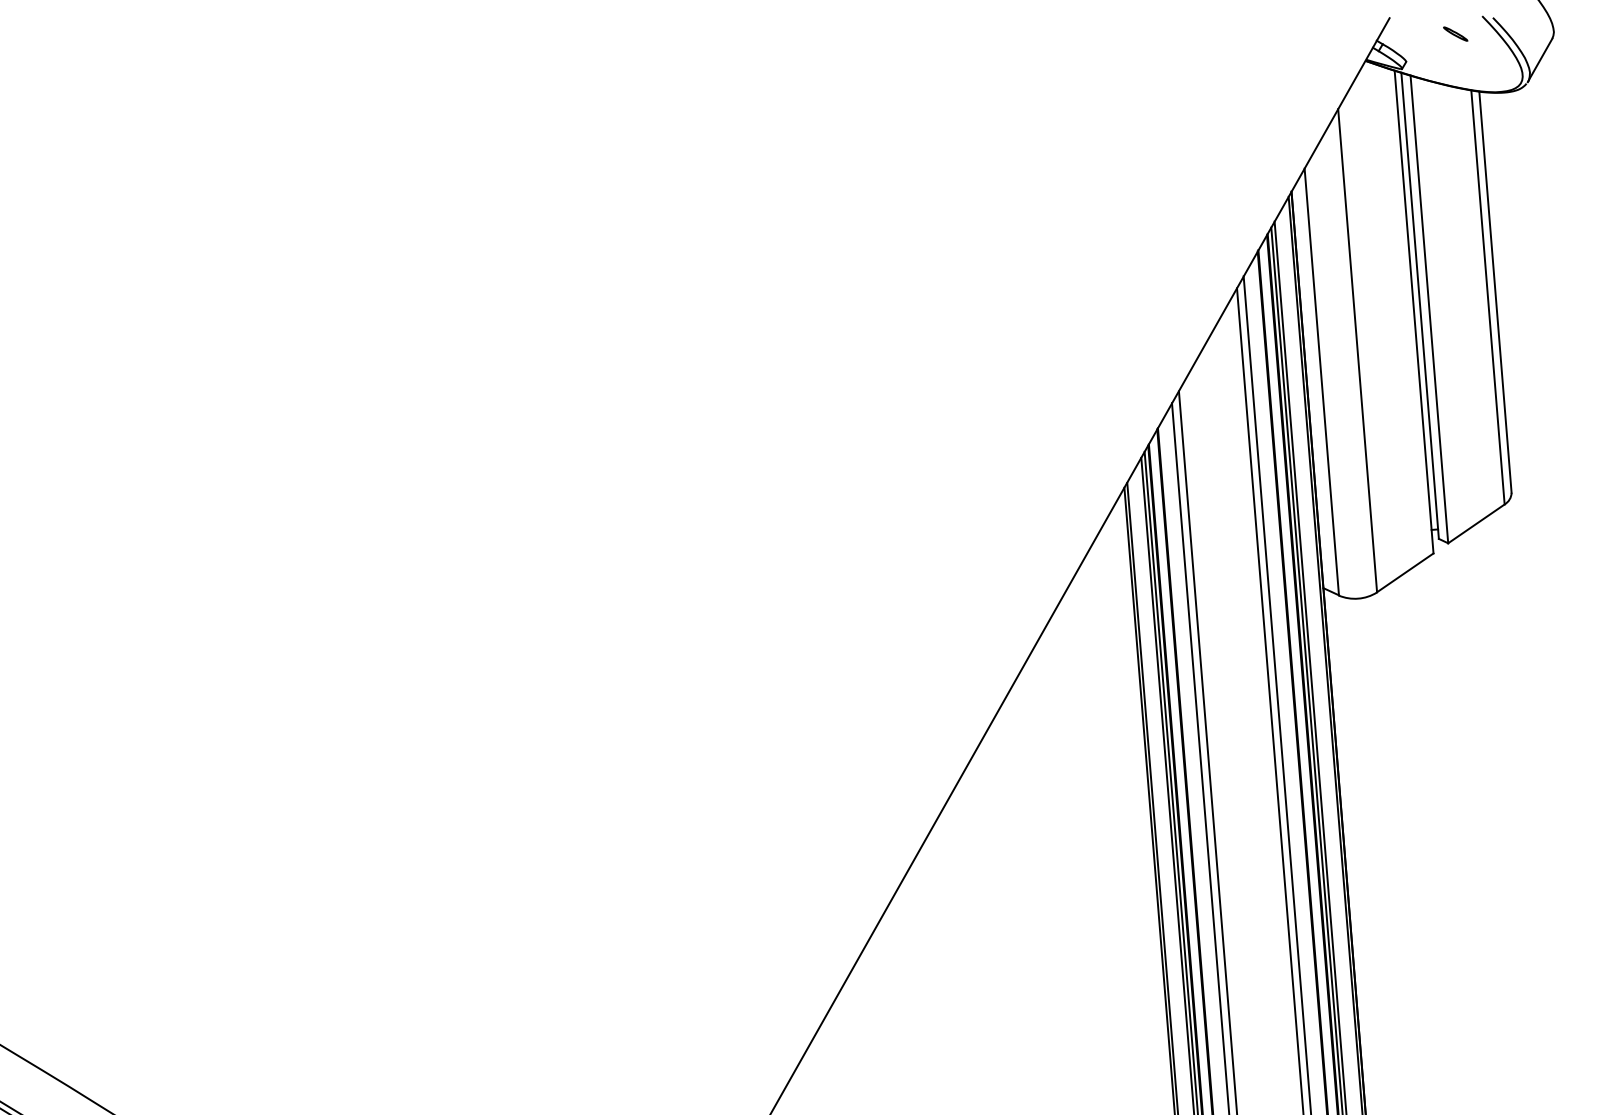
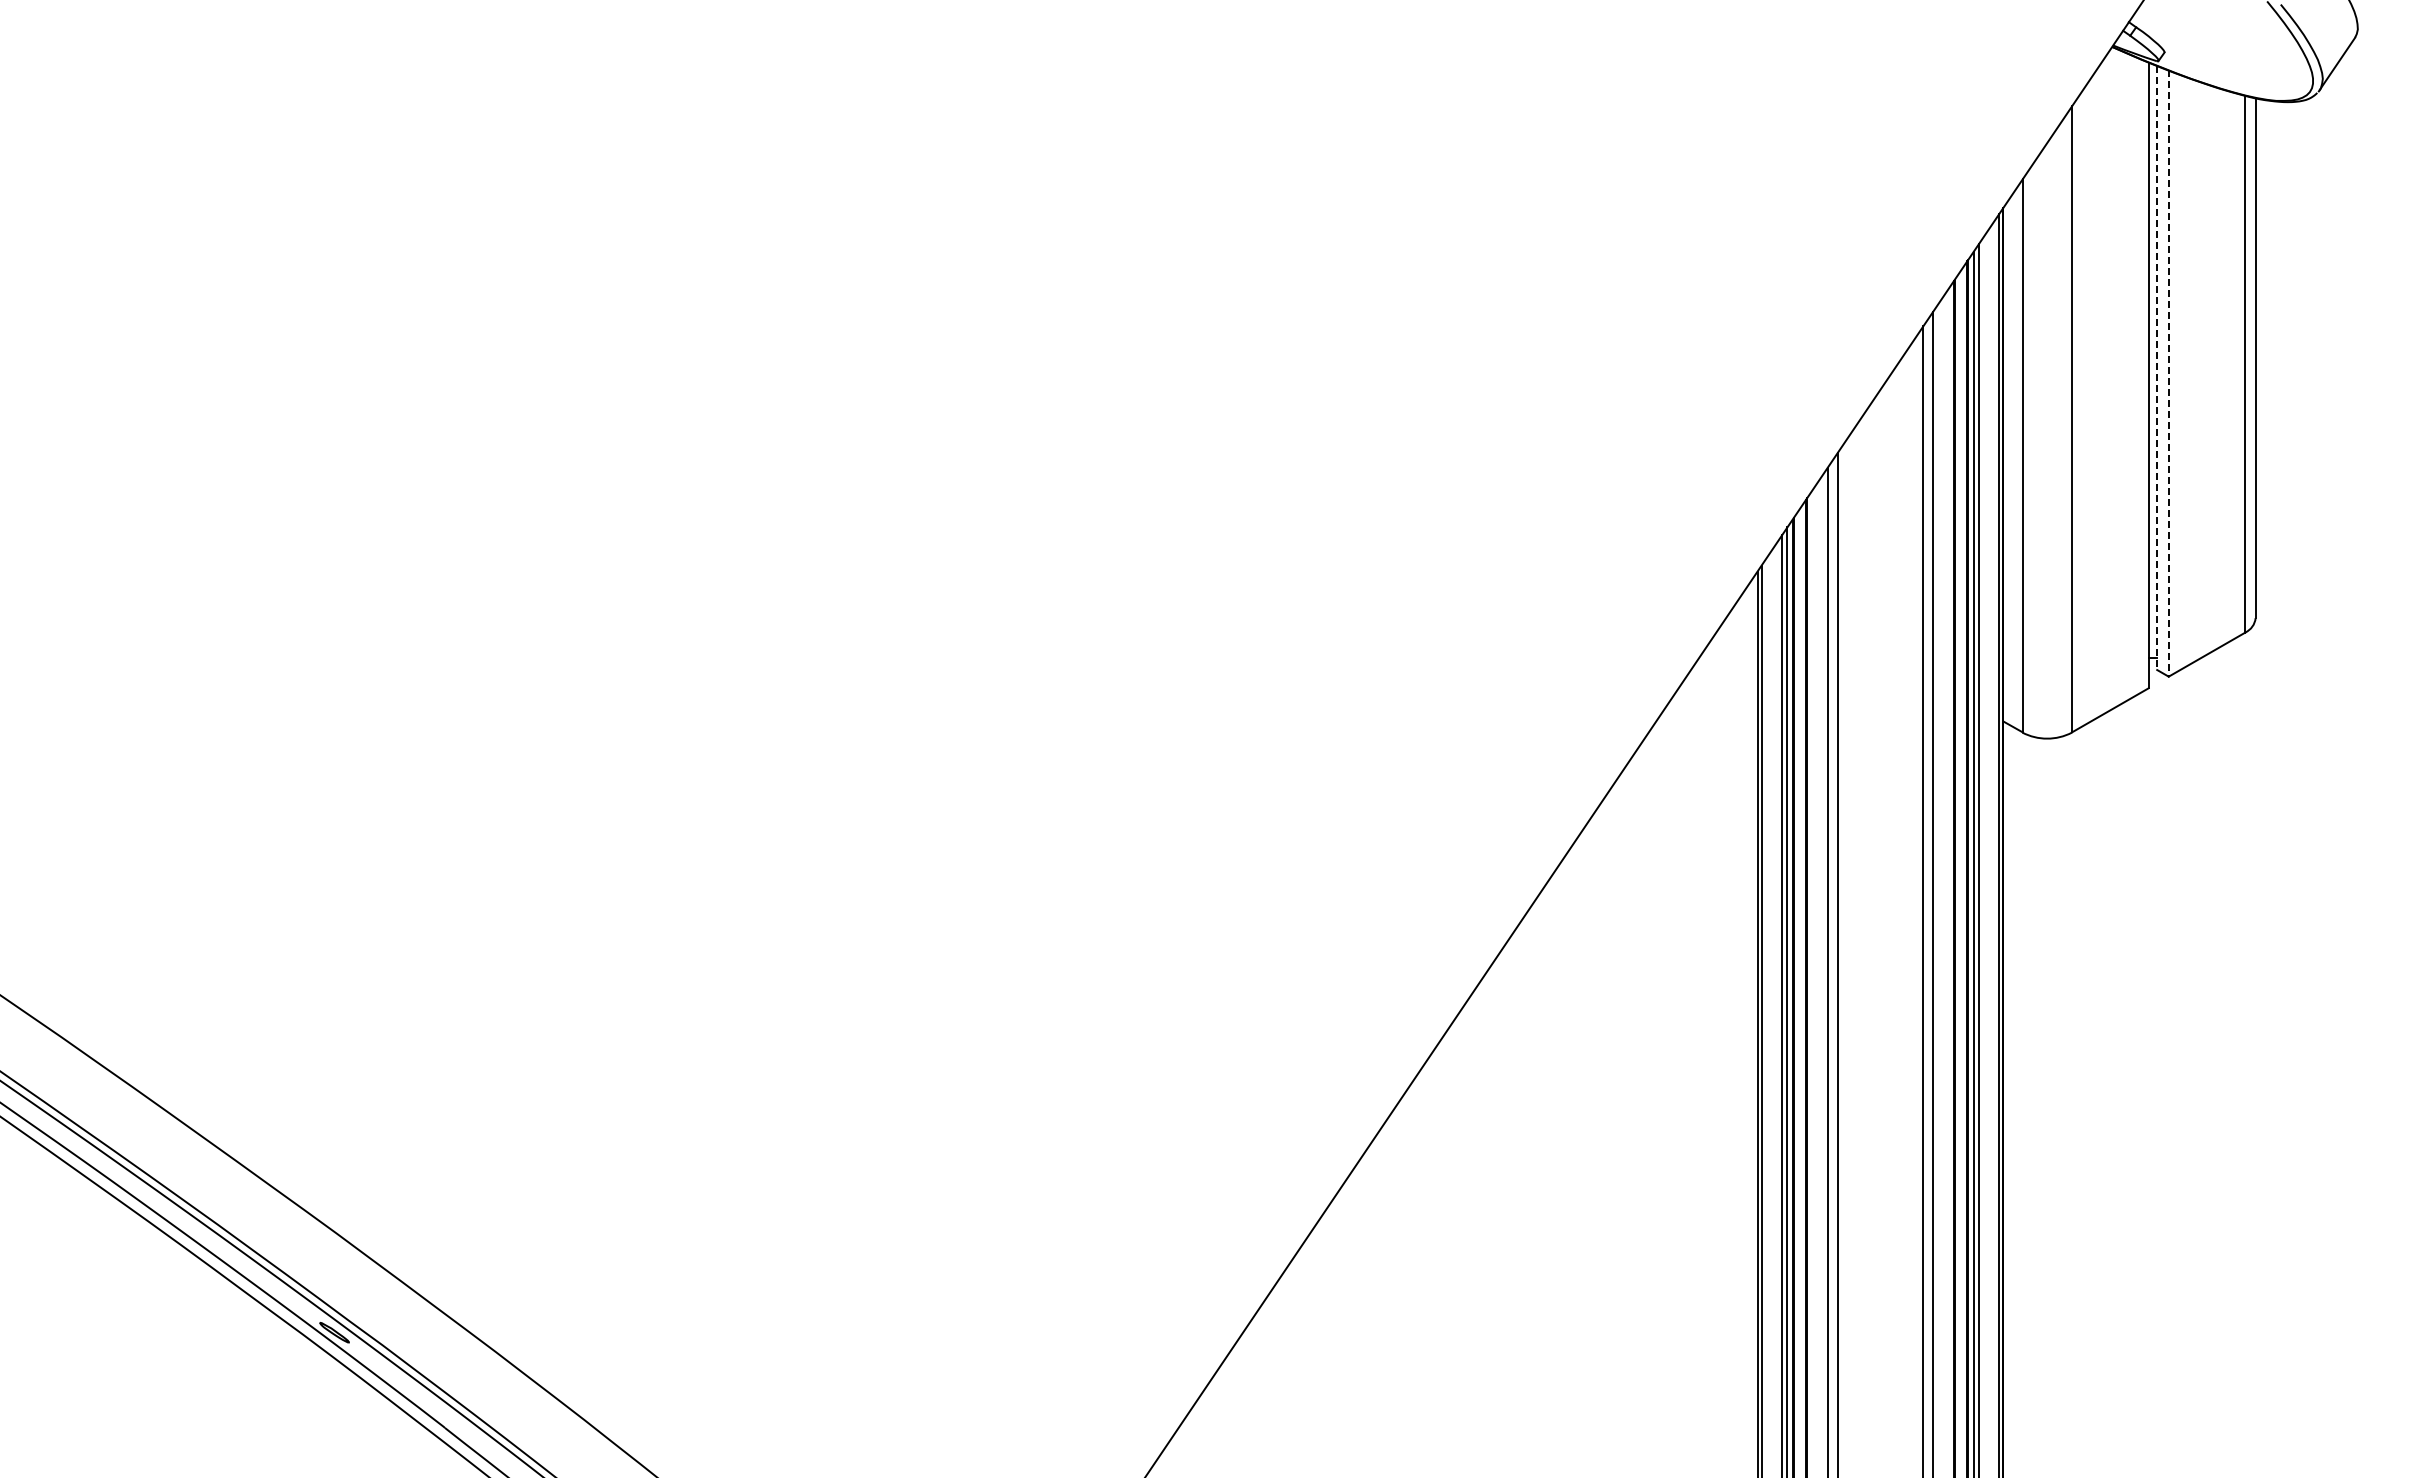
part: (1455, 33) -> (2230, 21), removed
line: (1420, 306) -> (2157, 368), solid -> dashed
line: (1429, 310) -> (2168, 374), solid -> dashed

